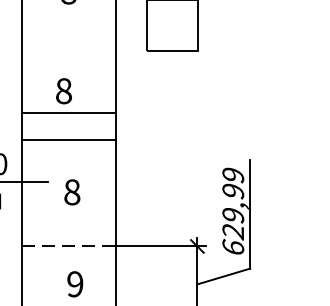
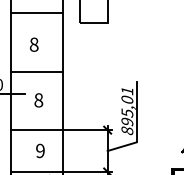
line: (68, 112) -> (36, 13), moved
text: (233, 210) -> (127, 110), 629,99 -> 895,01
line: (68, 247) -> (36, 130), dashed -> solid

